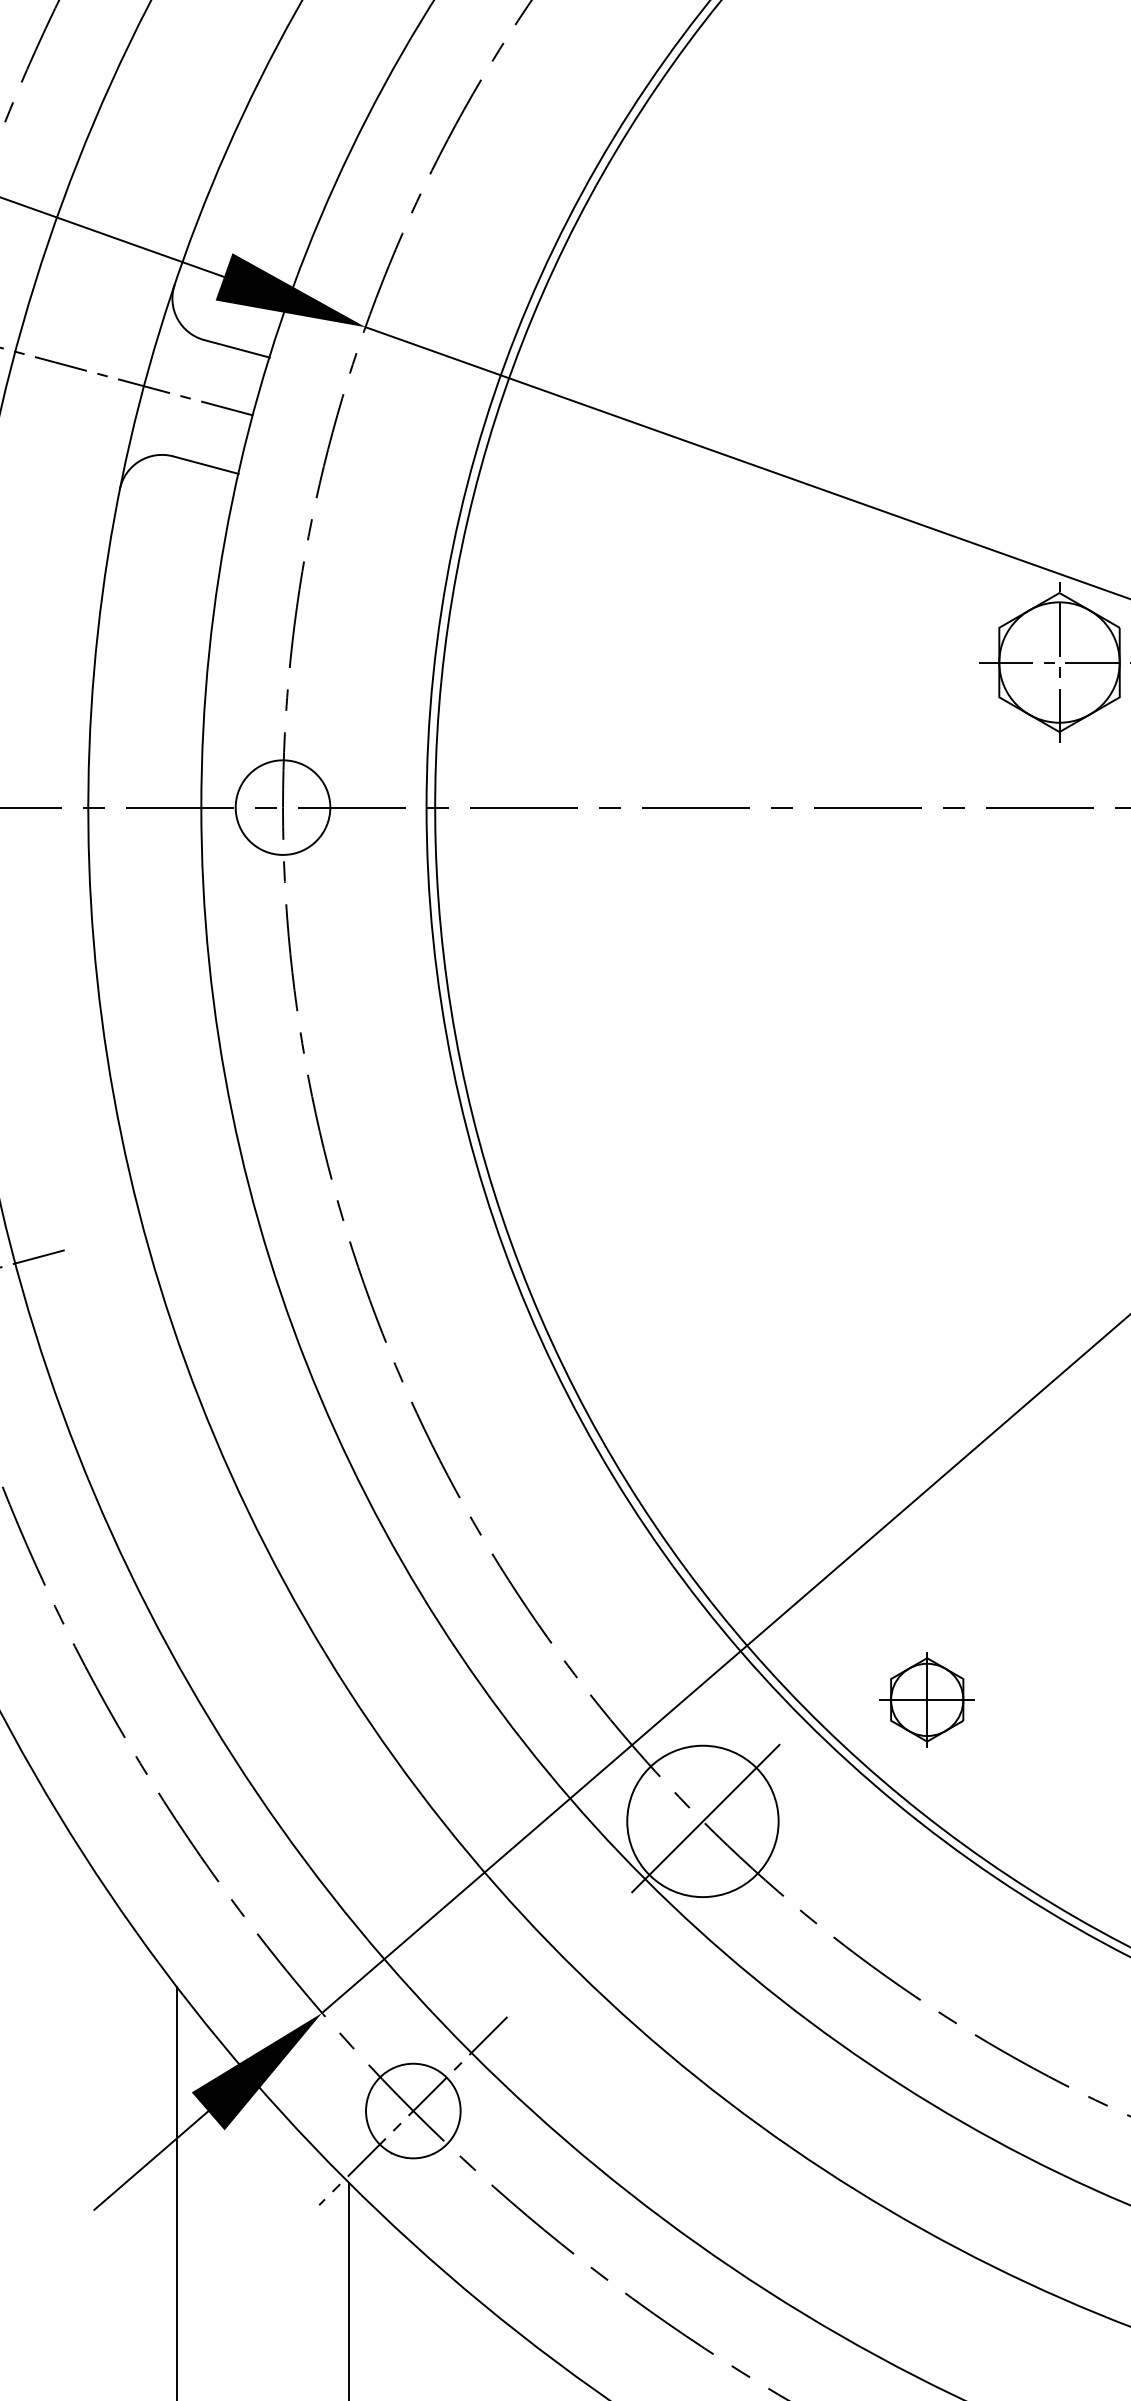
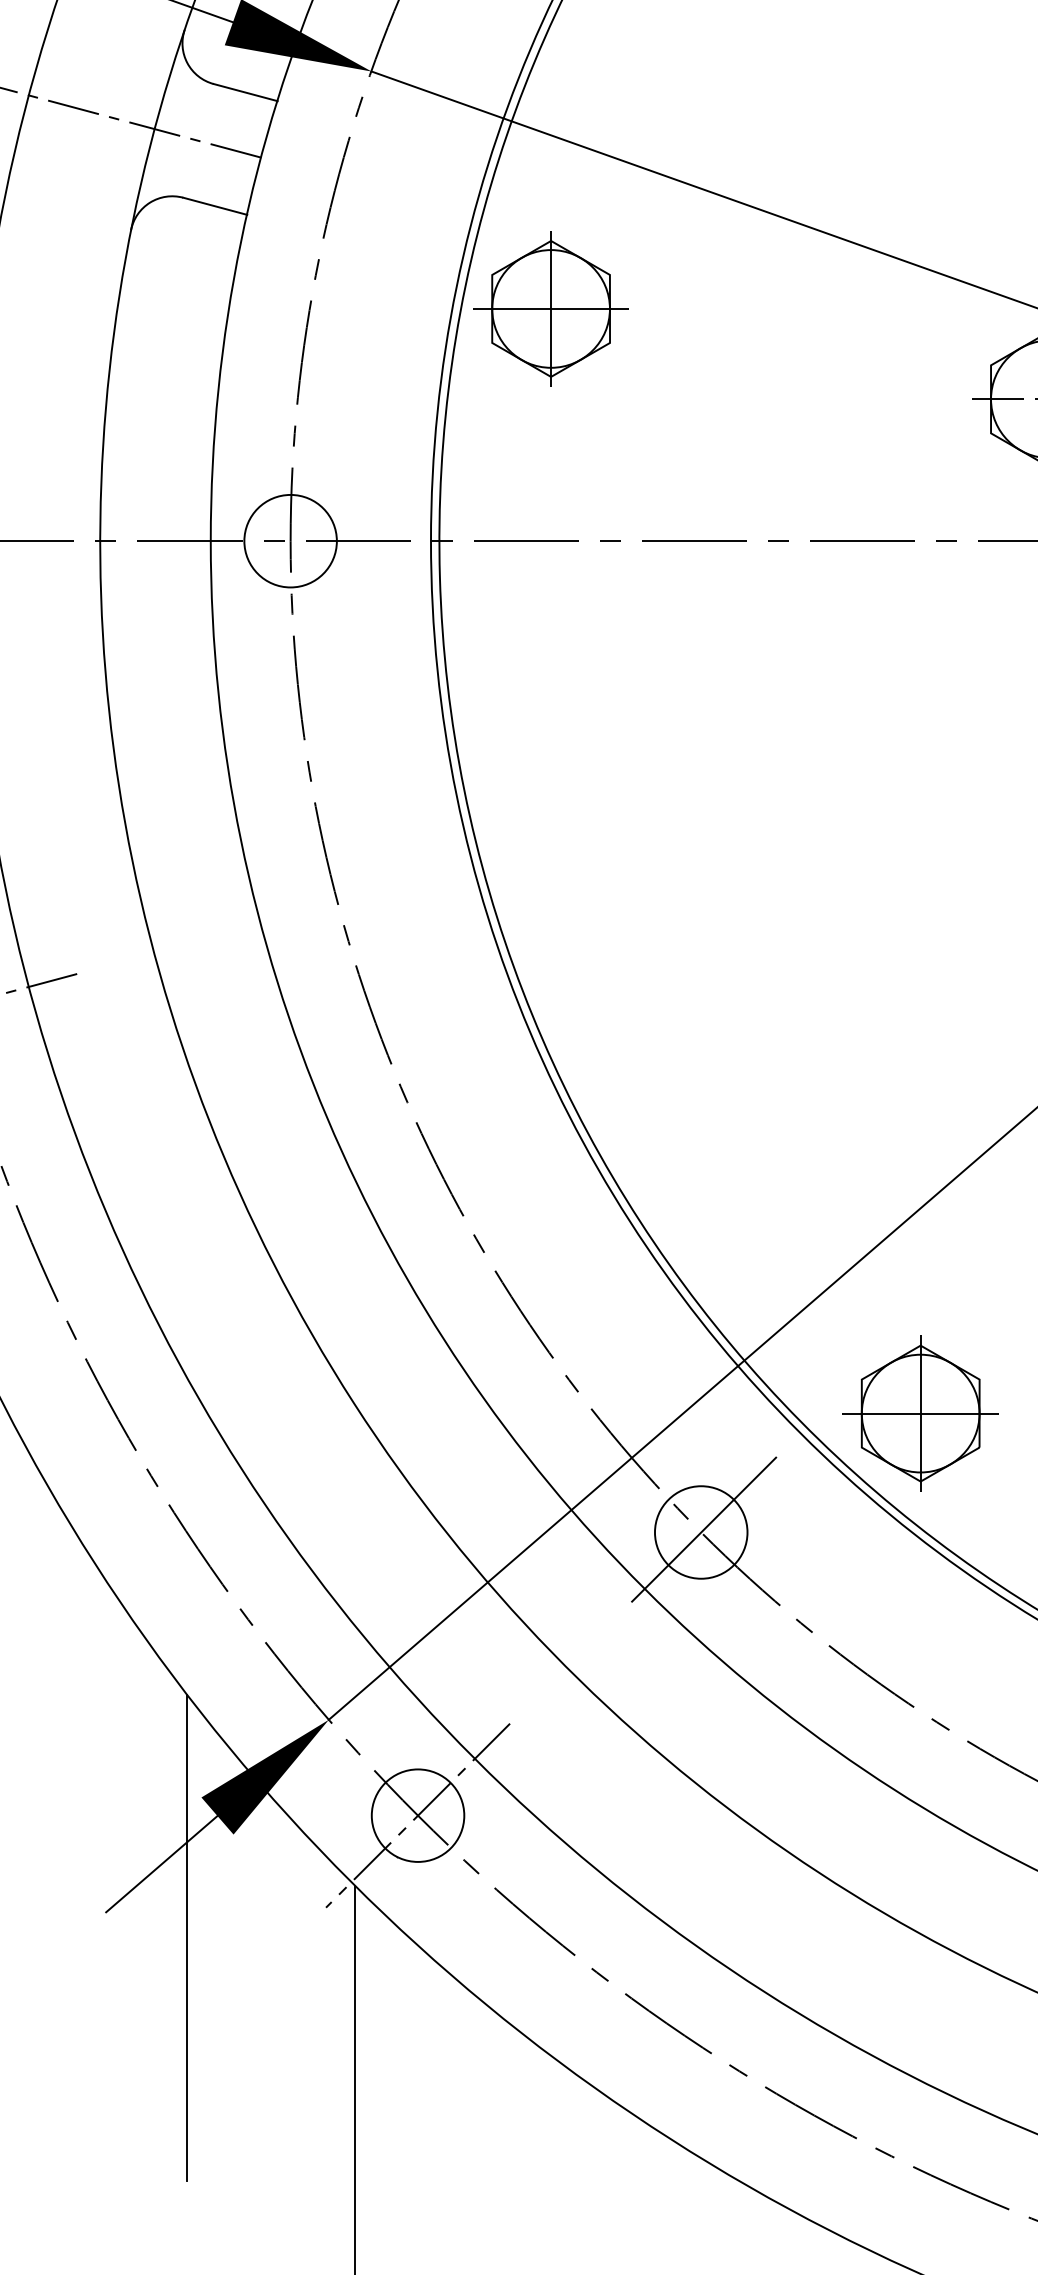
part: (549, 569) -> (551, 308), added
part: (926, 1699) -> (919, 1413), size x1.67
circle: (702, 1821) -> (700, 1532), size x0.62

